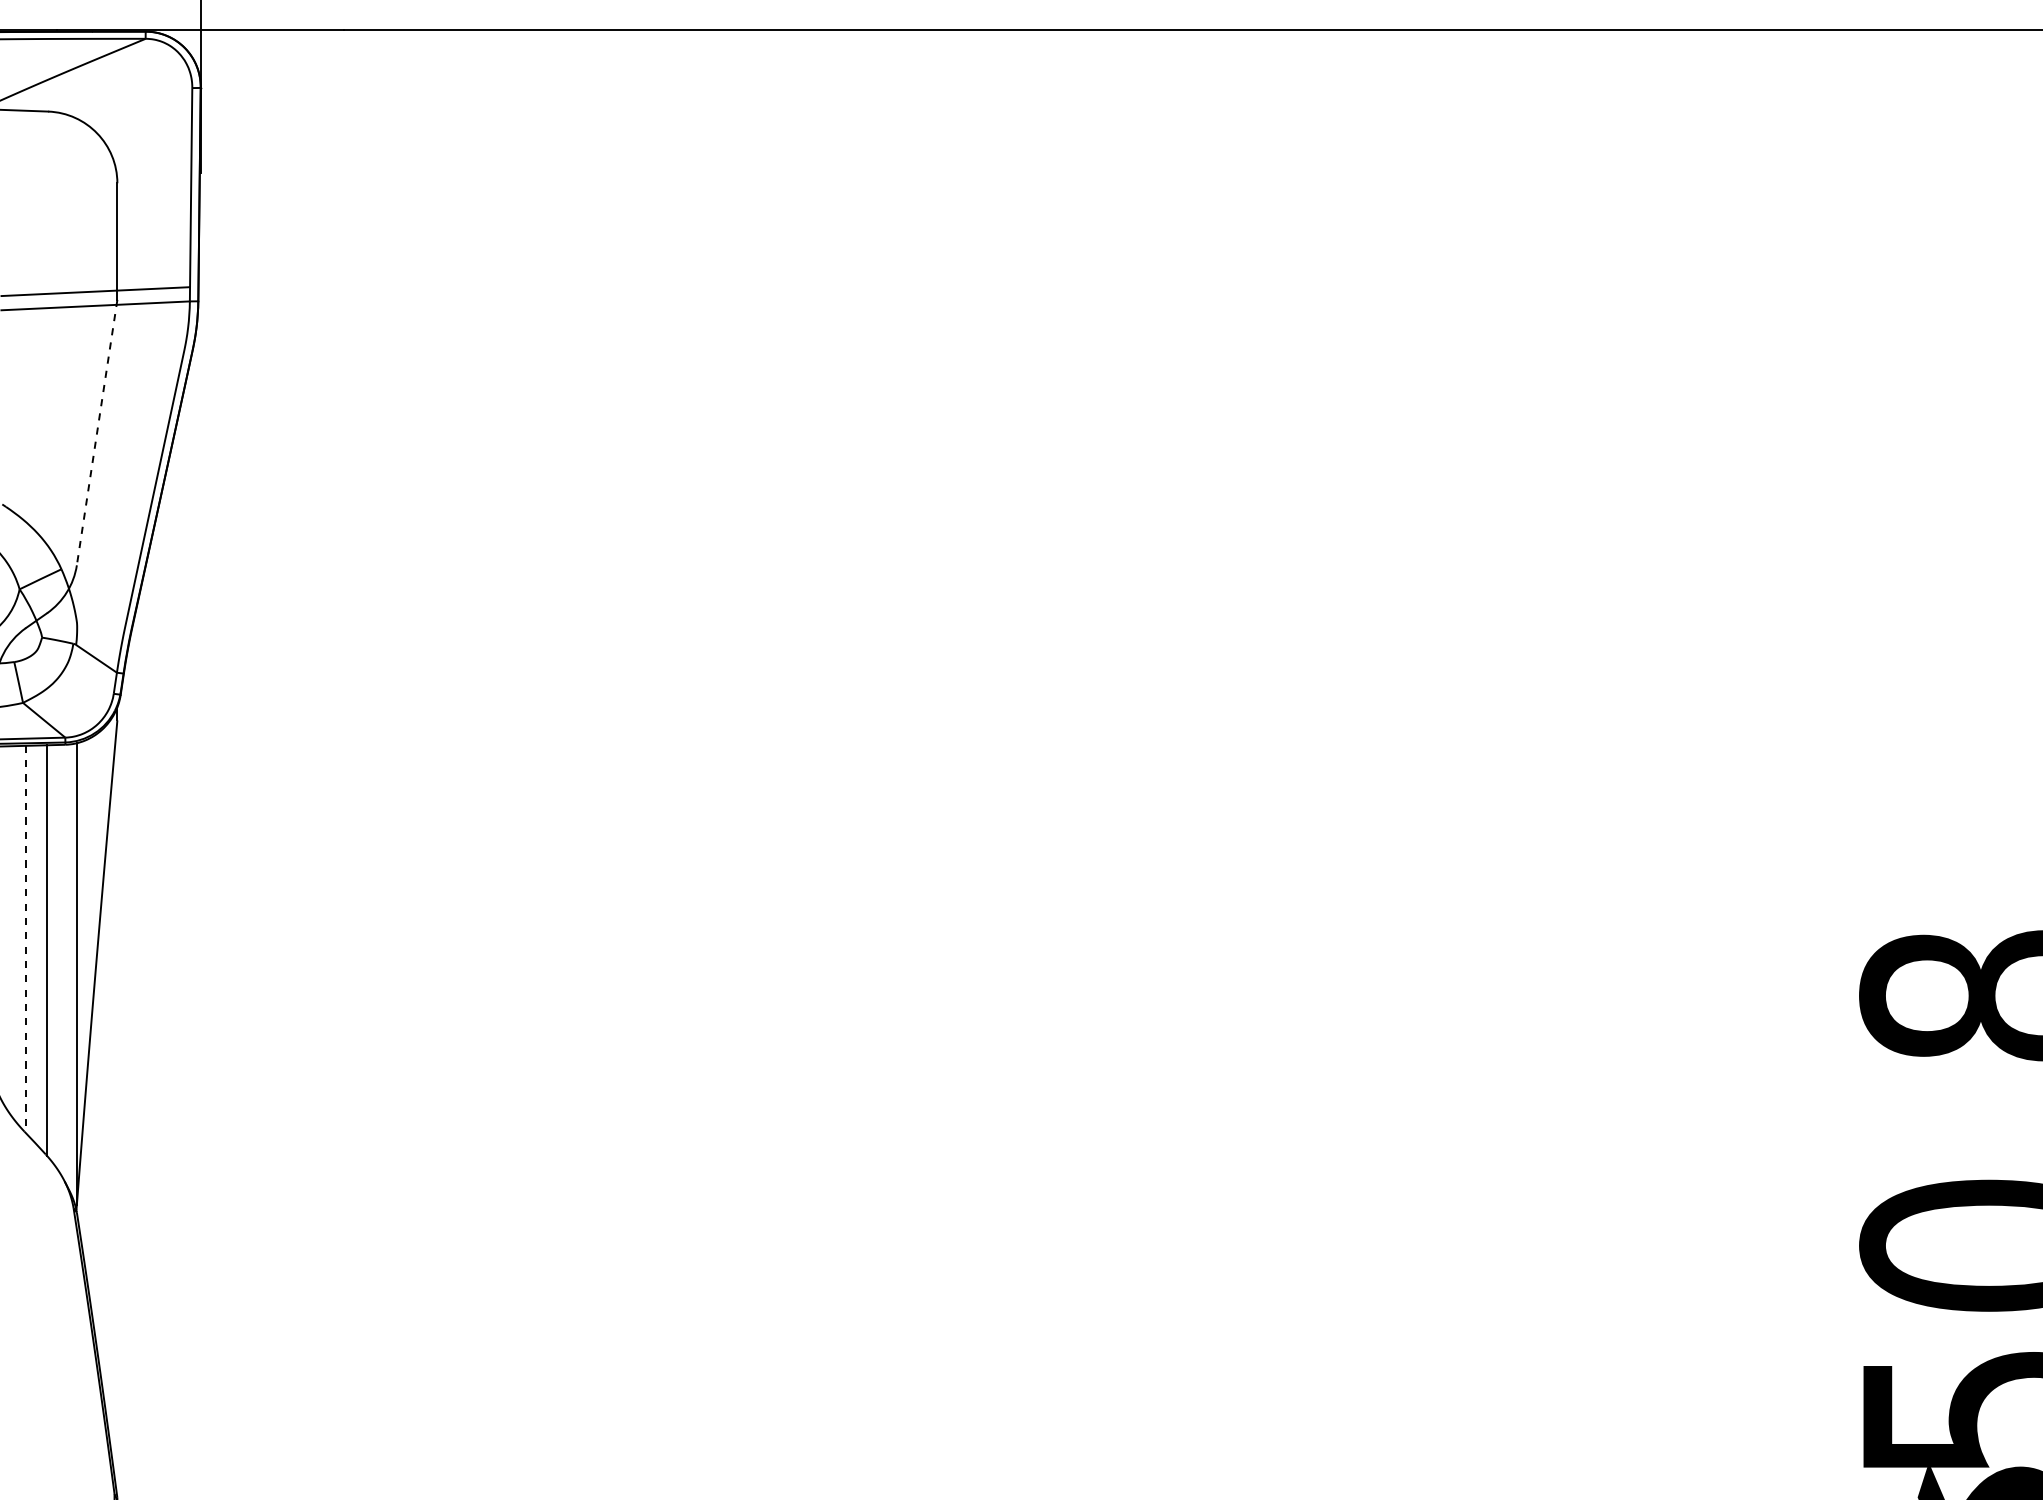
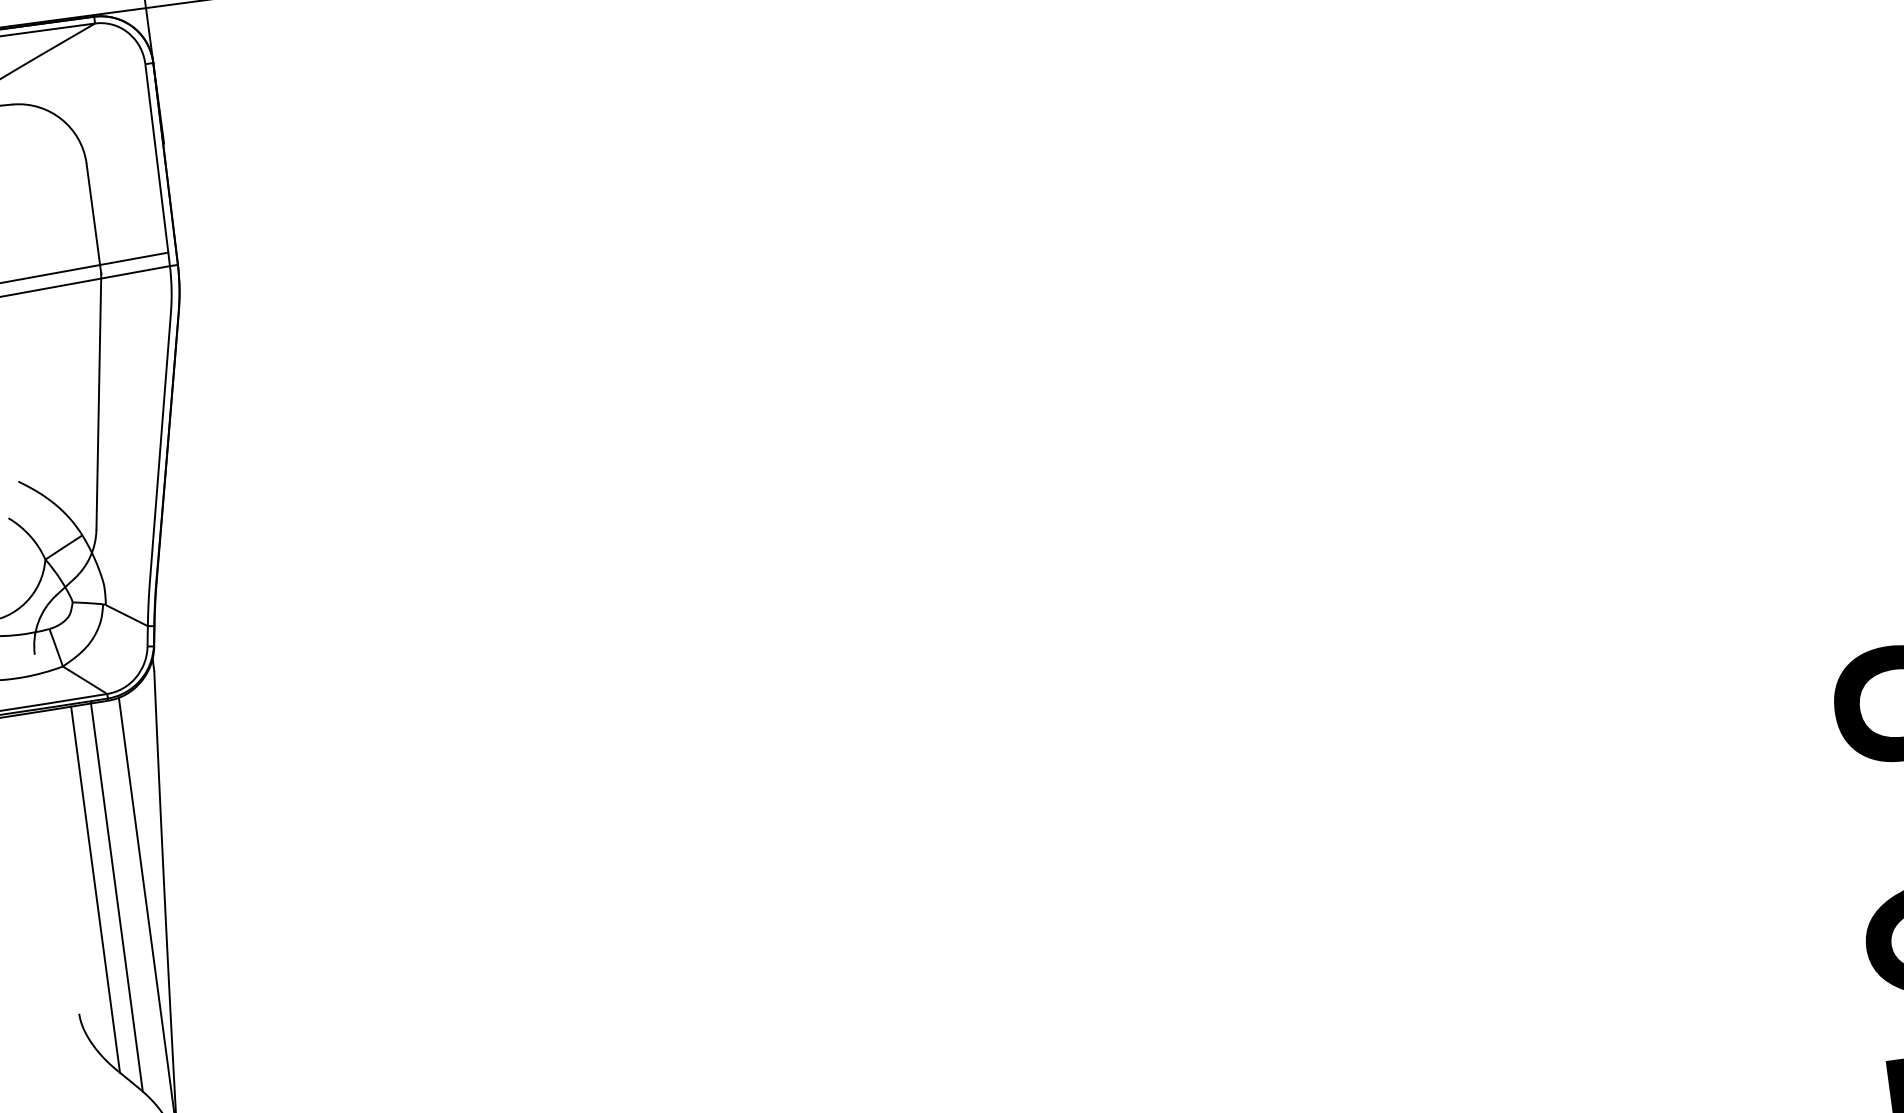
line: (97, 433) -> (99, 402), dashed -> solid
line: (26, 939) -> (96, 889), dashed -> solid

